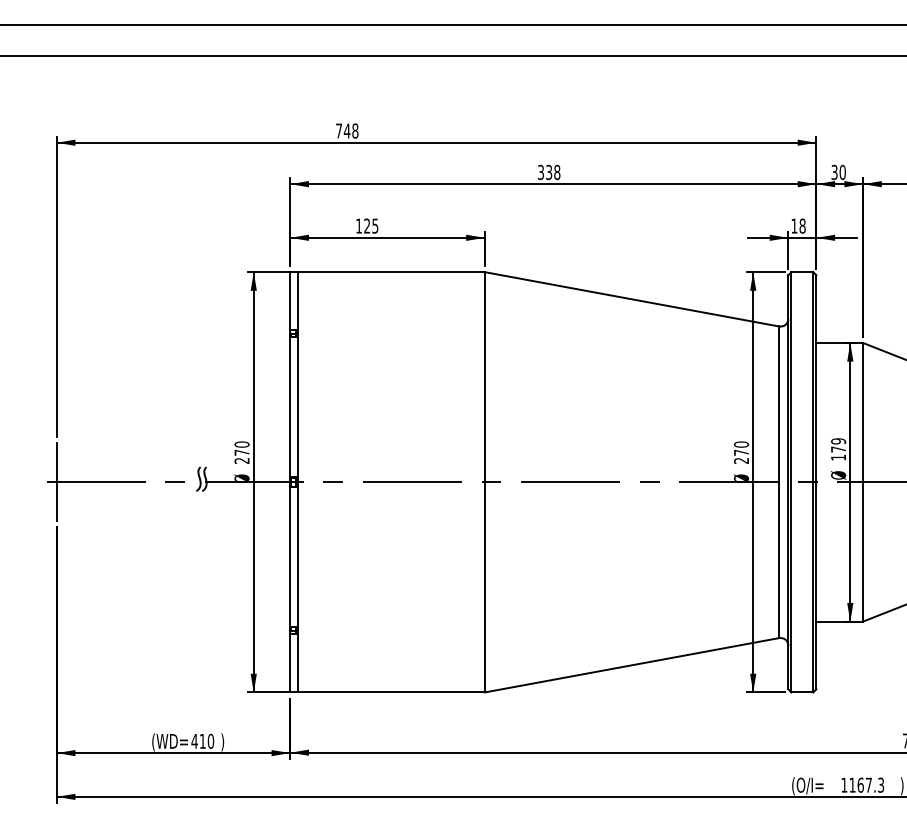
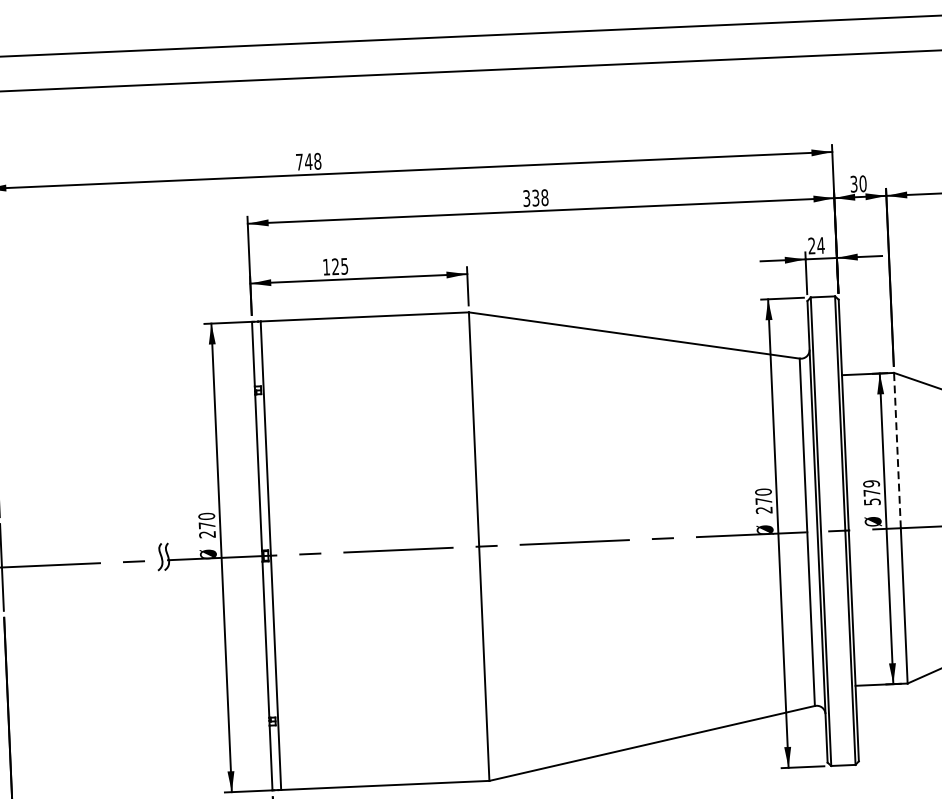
text: (798, 225) -> (816, 245), 18 -> 24
line: (863, 412) -> (897, 450), solid -> dashed
text: (838, 457) -> (872, 501), 179 -> 579

